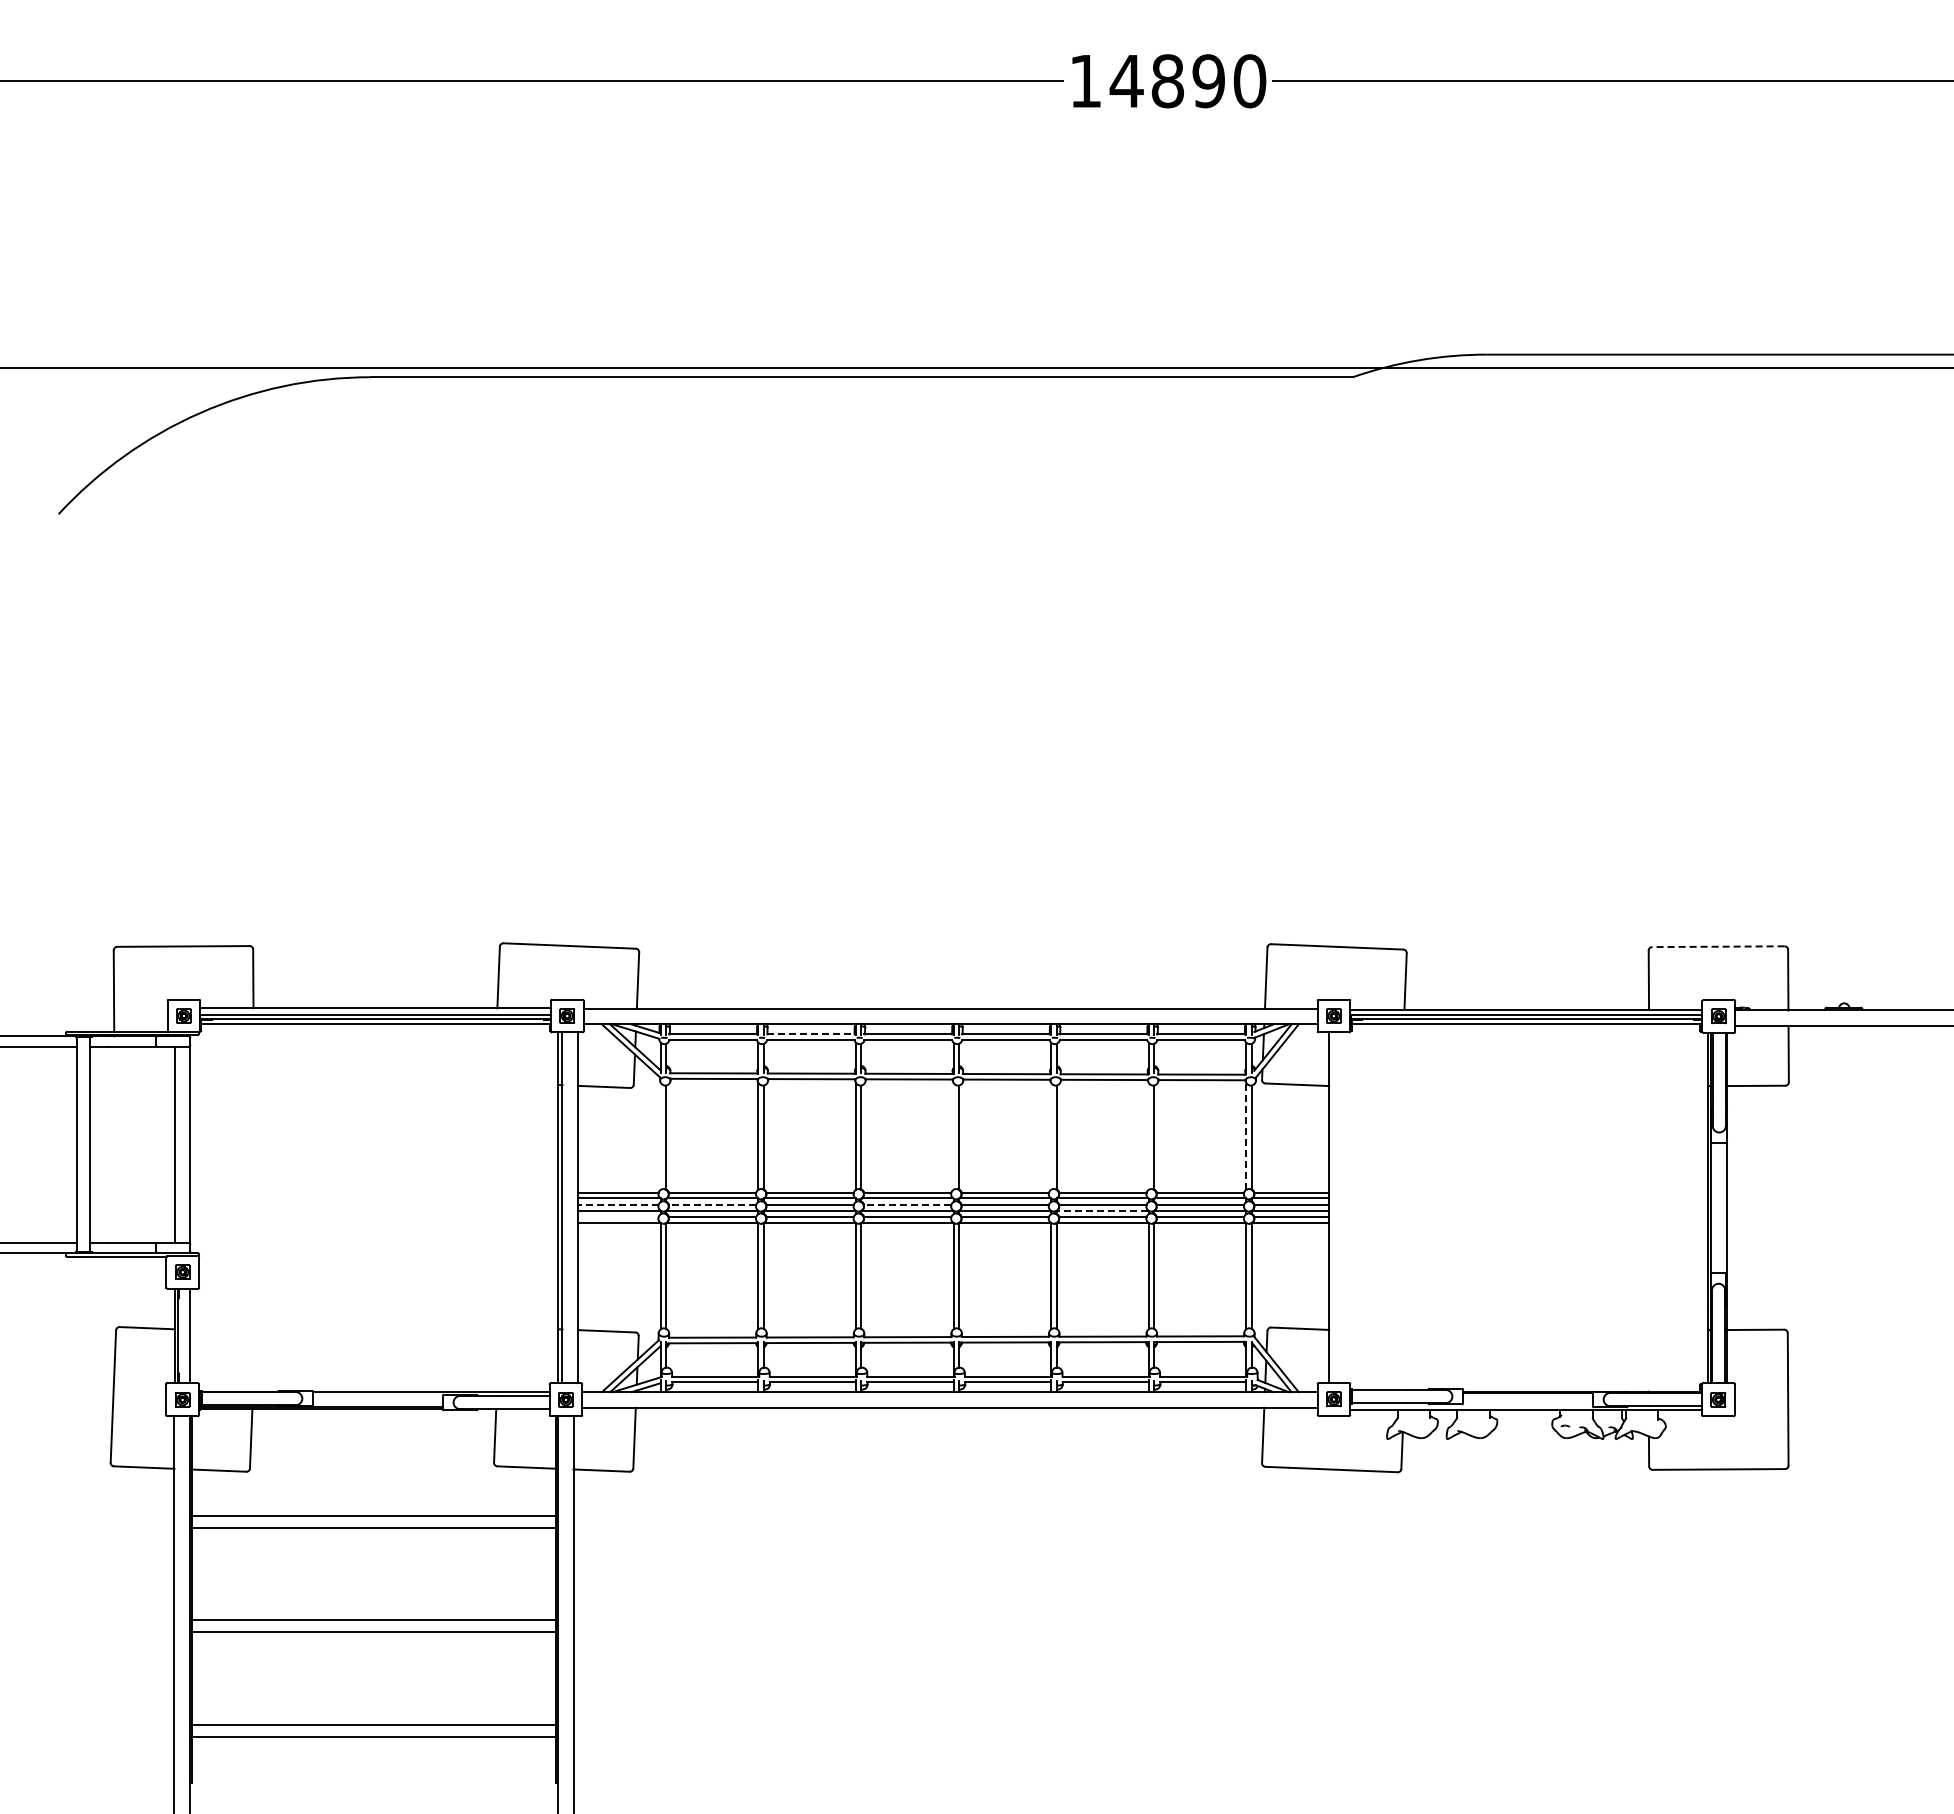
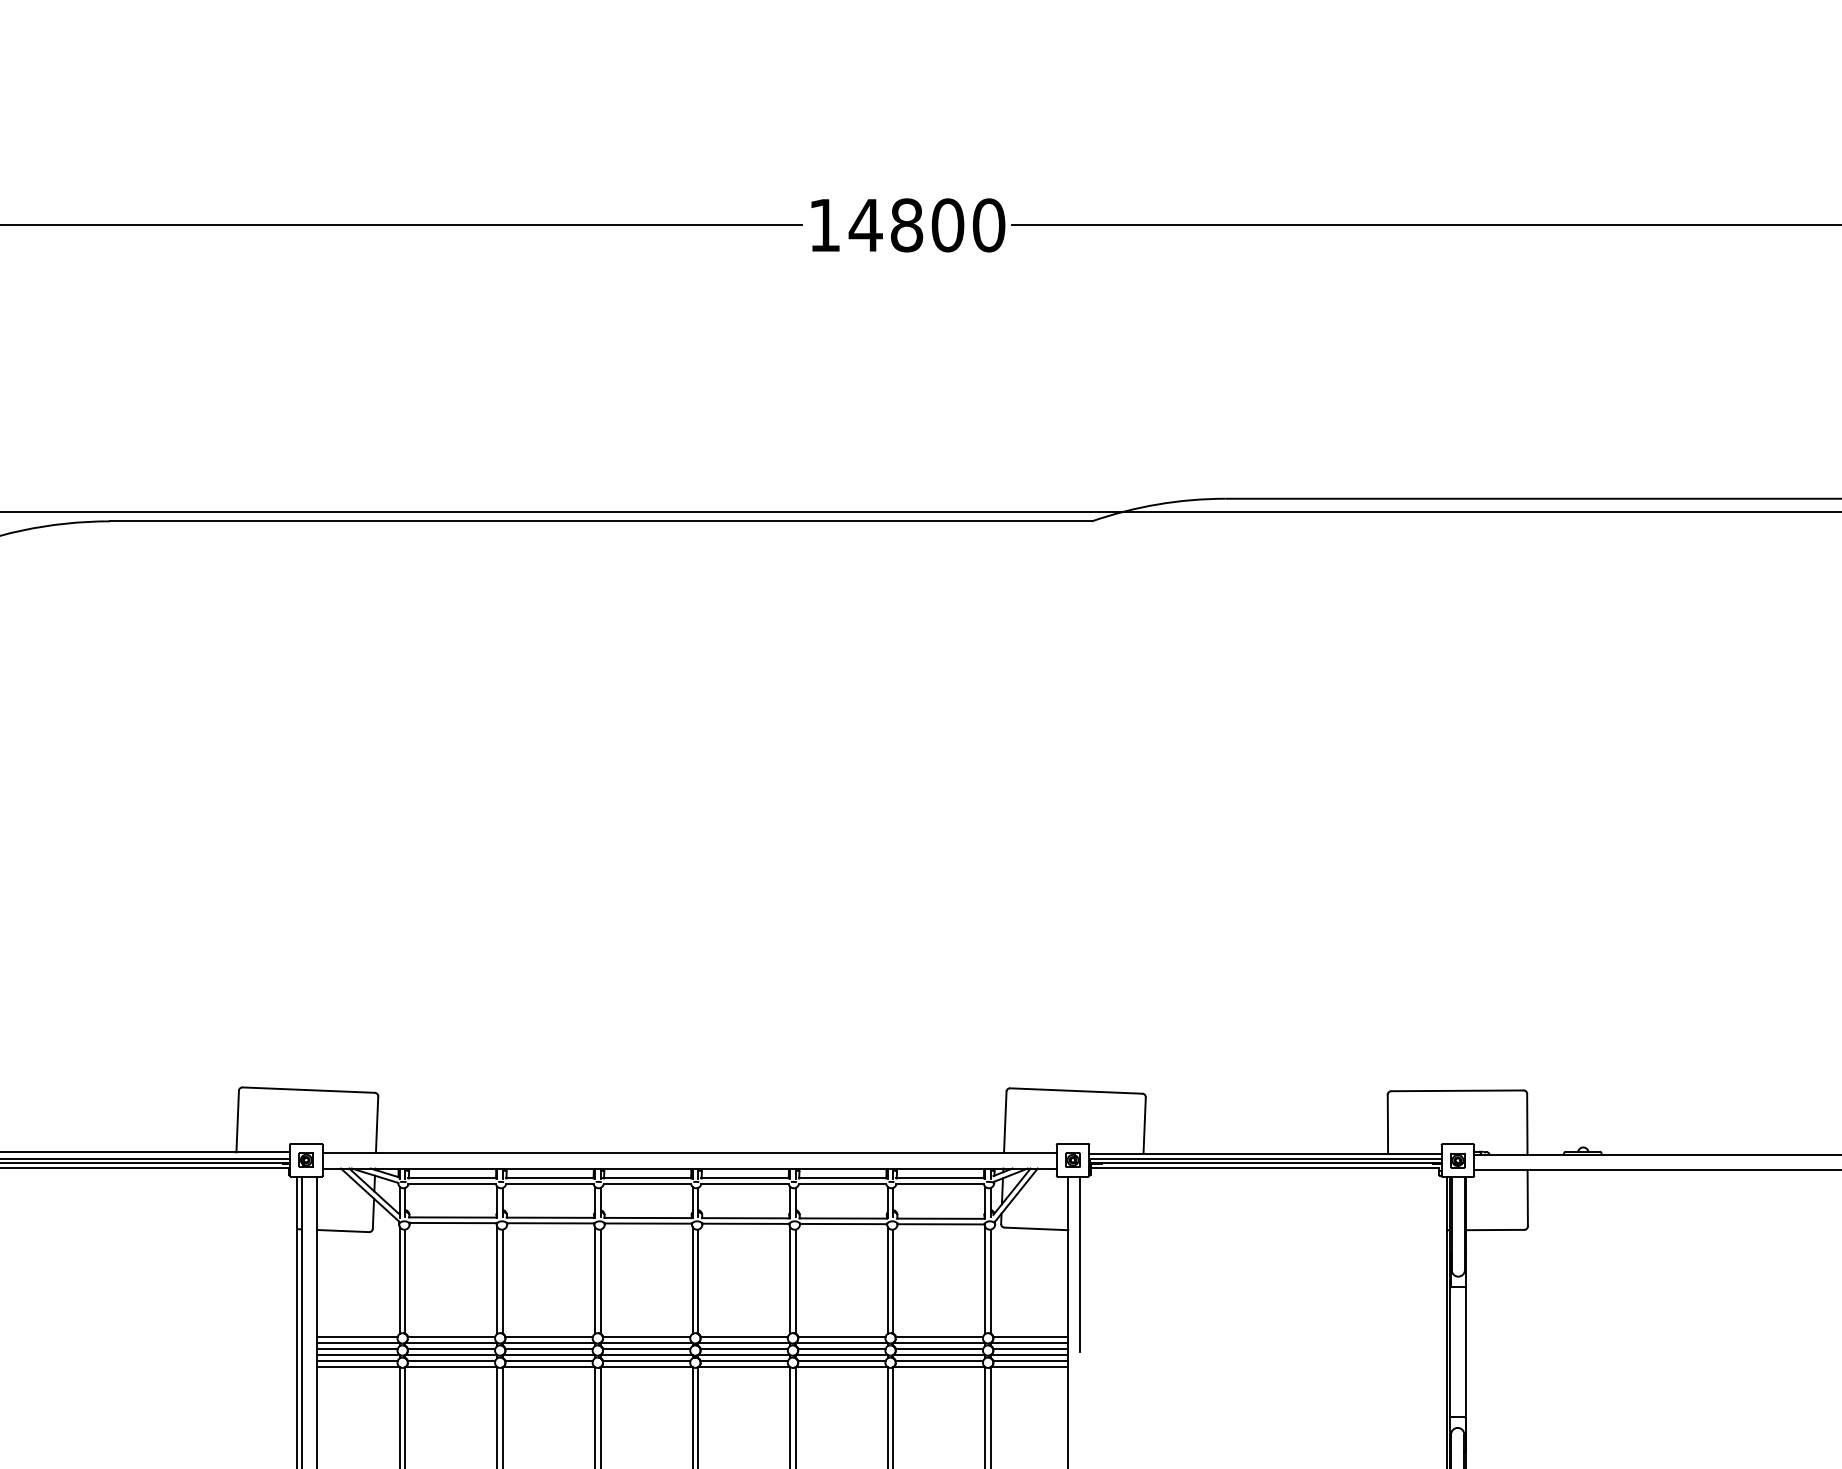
text: (1208, 81) -> (947, 225), 14890 -> 14800
line: (1717, 946) -> (1456, 1090), dashed -> solid
line: (811, 1034) -> (550, 1178), dashed -> solid
line: (1340, 1119) -> (1079, 1263), added
line: (660, 1135) -> (399, 1279), added
line: (953, 1135) -> (692, 1279), added
line: (1051, 1135) -> (790, 1279), added
line: (1148, 1135) -> (887, 1279), added
line: (1246, 1136) -> (985, 1280), dashed -> solid
line: (617, 1205) -> (356, 1349), dashed -> solid
line: (712, 1205) -> (451, 1349), dashed -> solid
line: (907, 1205) -> (646, 1349), dashed -> solid
line: (1102, 1210) -> (841, 1354), dashed -> solid
line: (618, 1217) -> (357, 1361), added

